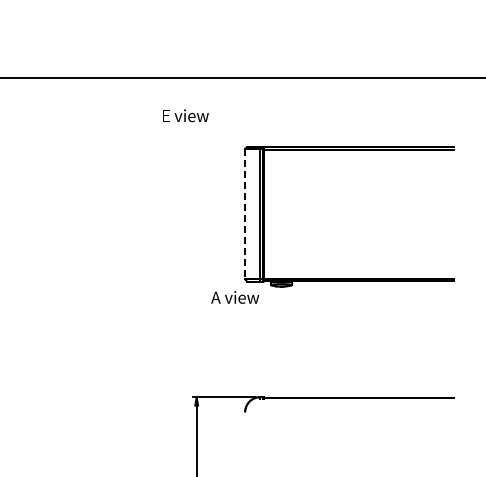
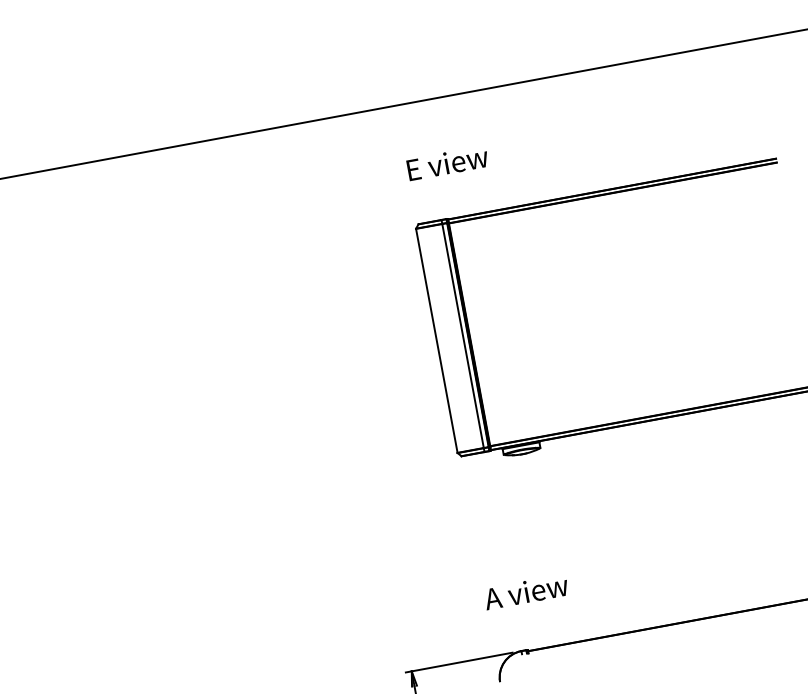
text: (185, 115) -> (447, 162), moved
line: (245, 214) -> (437, 341), dashed -> solid
text: (235, 297) -> (526, 591), moved

